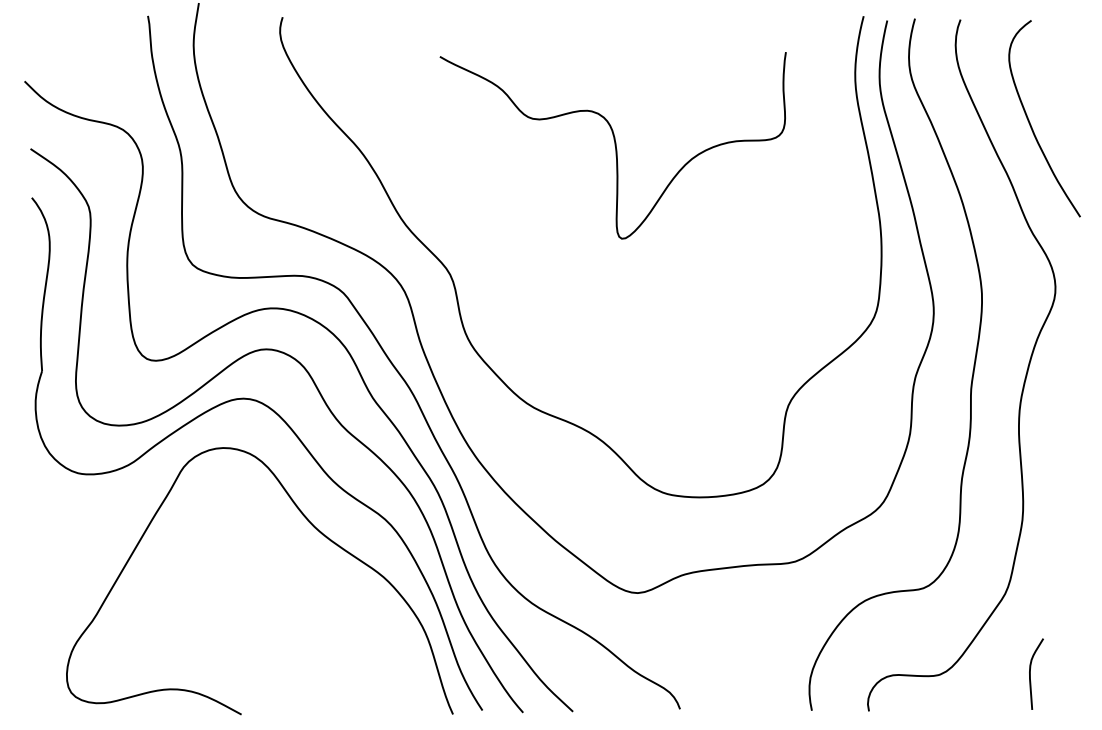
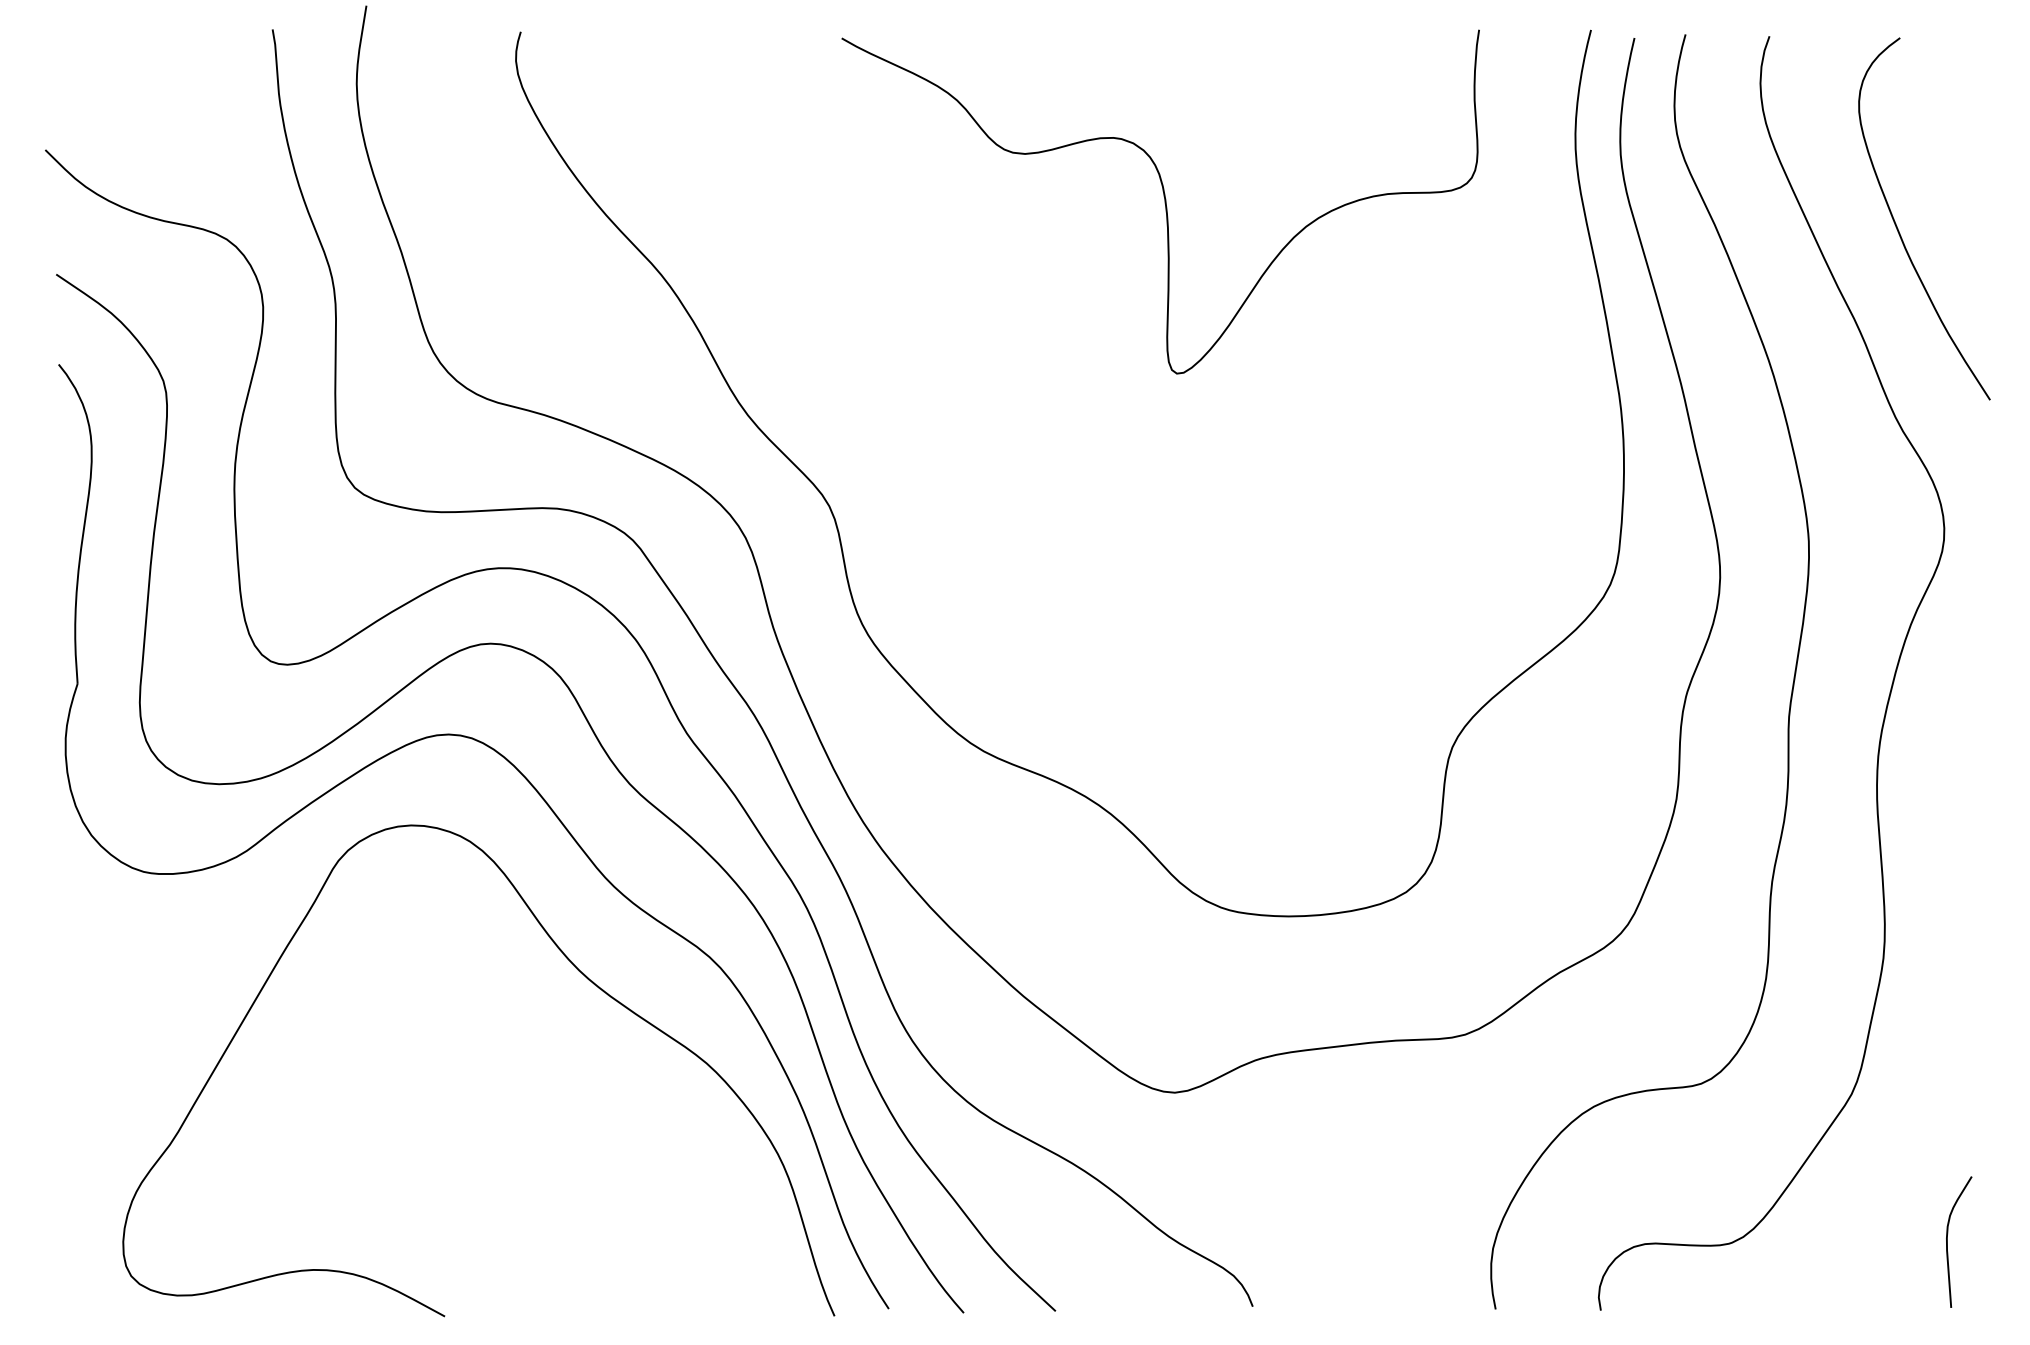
curve: (614, 145) -> (1163, 201), moved
curve: (1030, 673) -> (1948, 1240), moved

